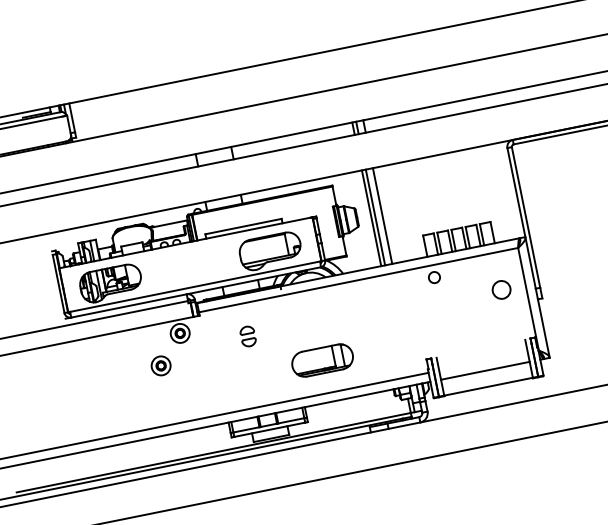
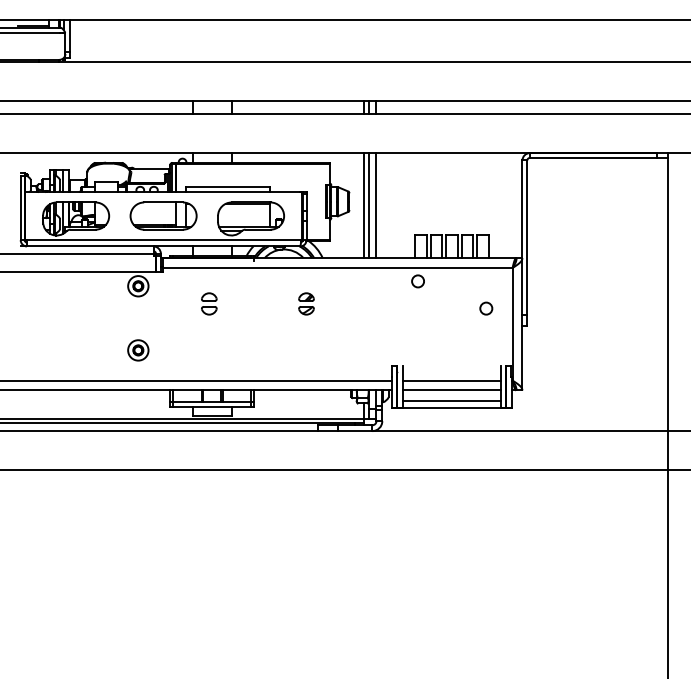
circle: (501, 289) -> (486, 308), size x0.62
part: (336, 318) -> (306, 303), added
part: (322, 360) -> (163, 215), moved
line: (483, 361) -> (451, 380), added
part: (161, 365) -> (138, 350), moved
line: (487, 380) -> (451, 401), added

